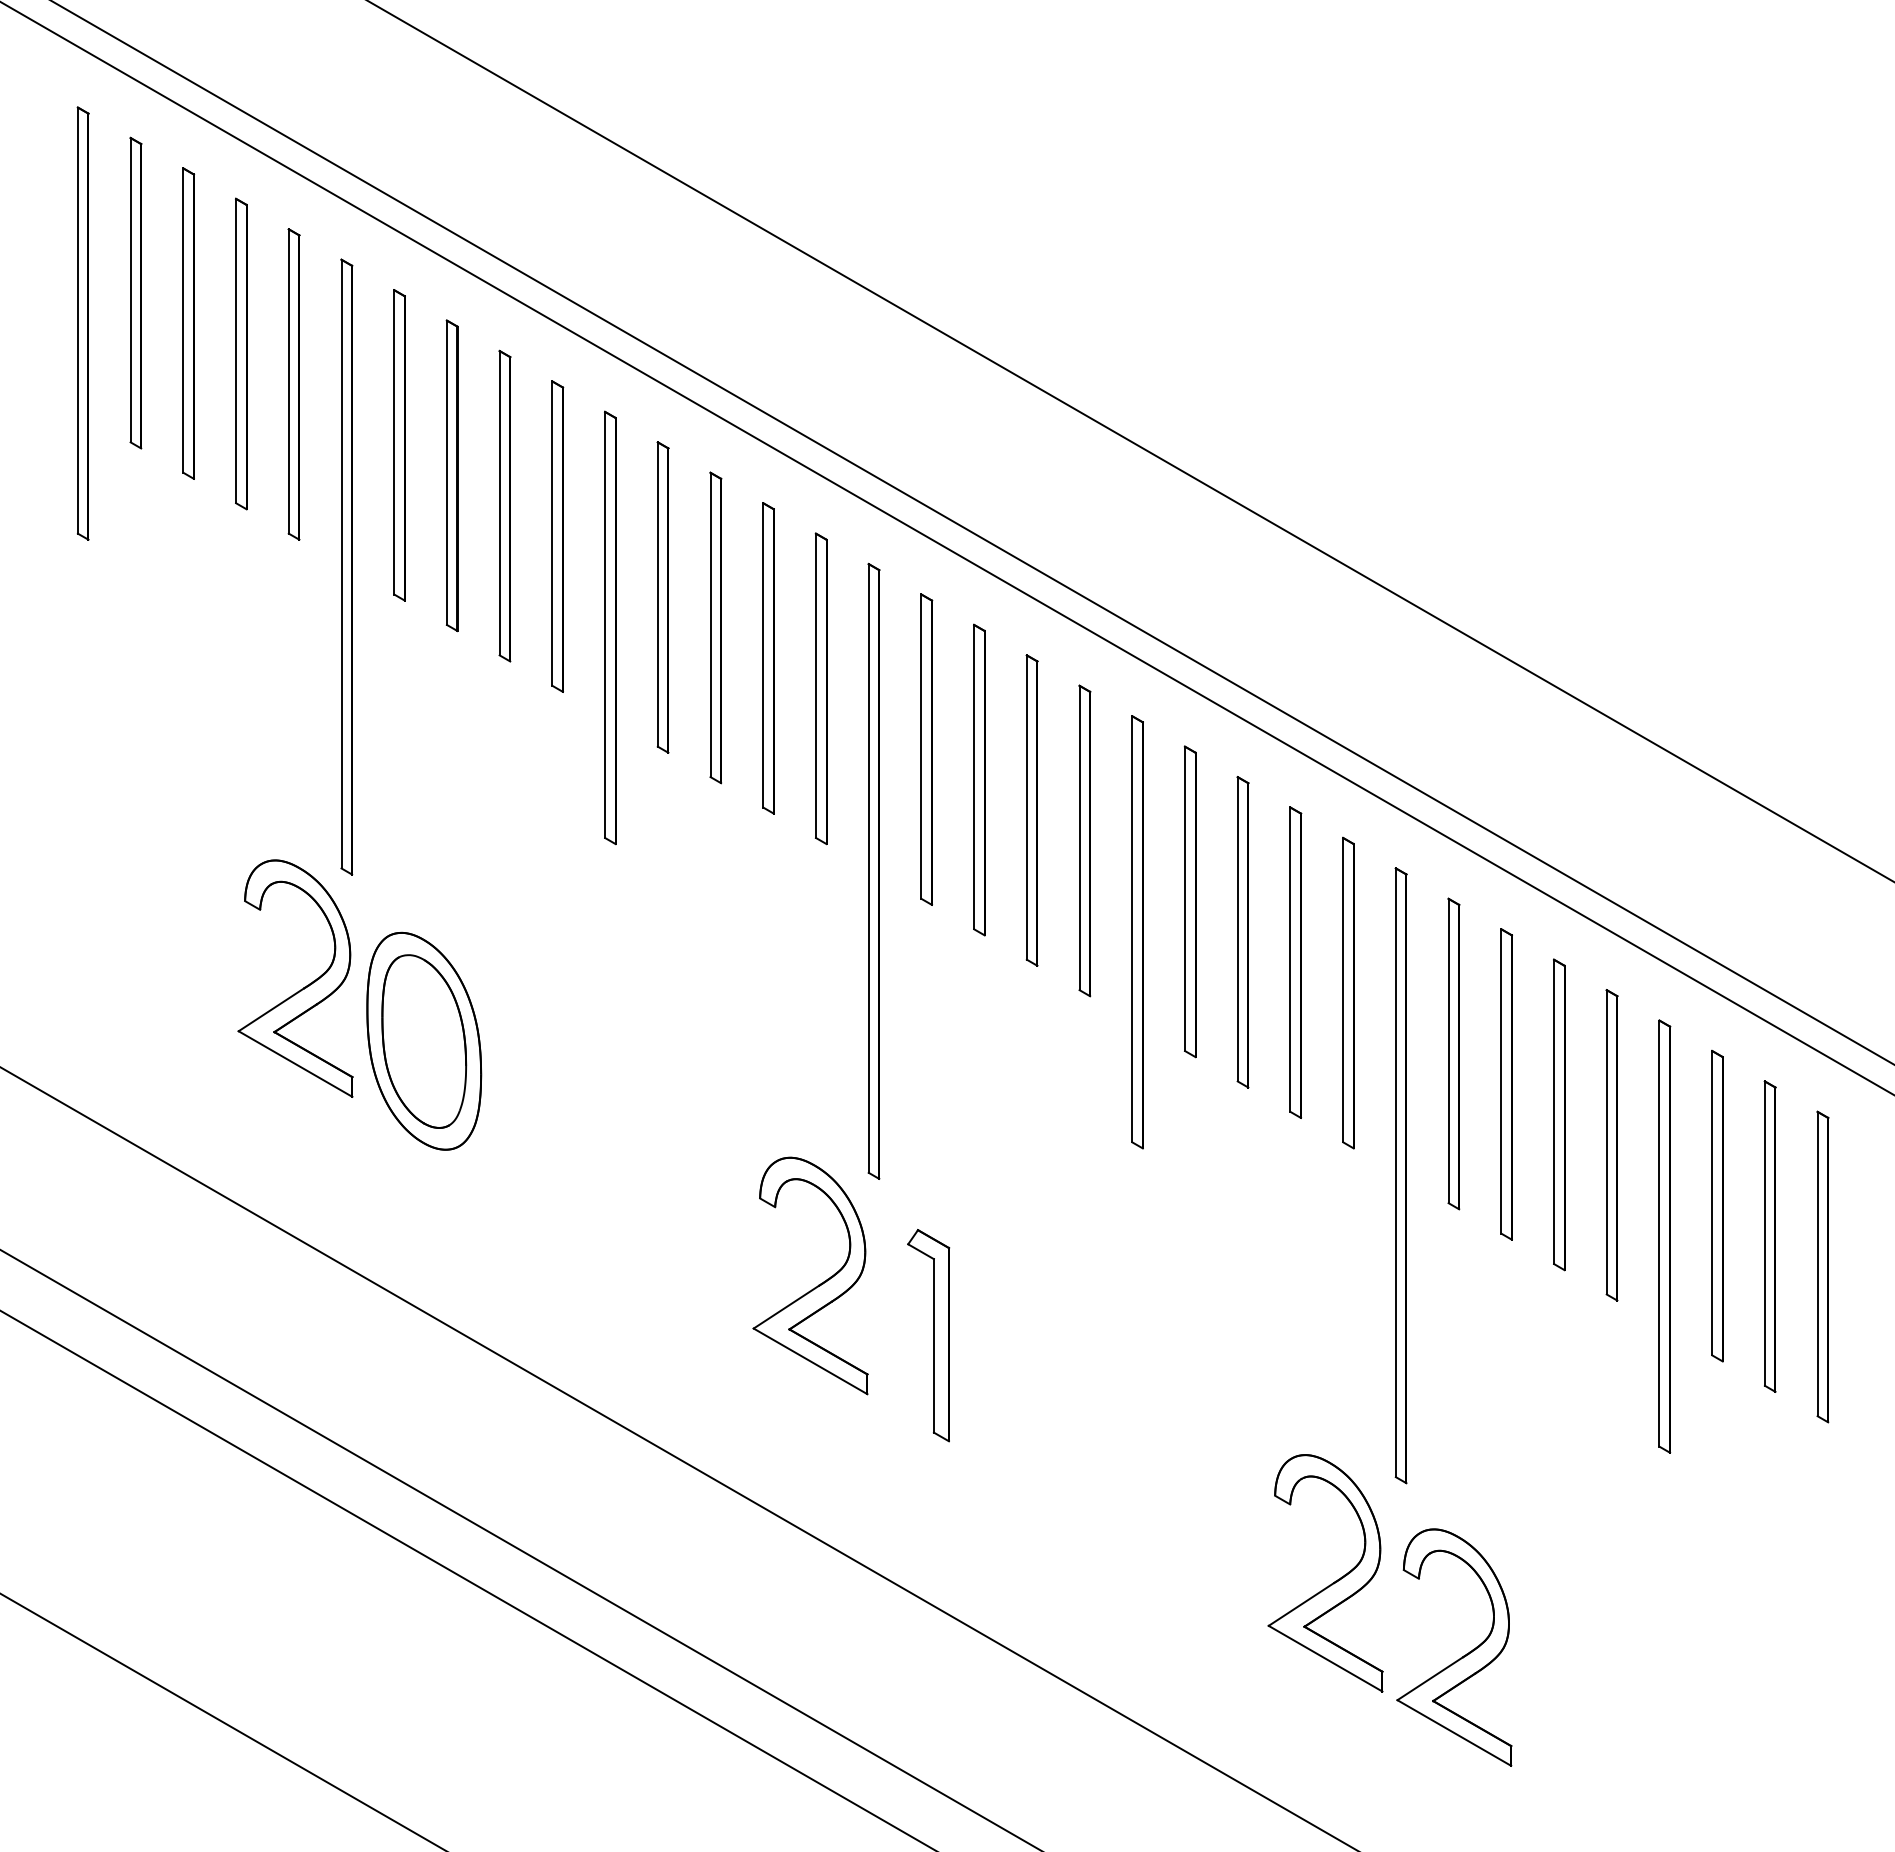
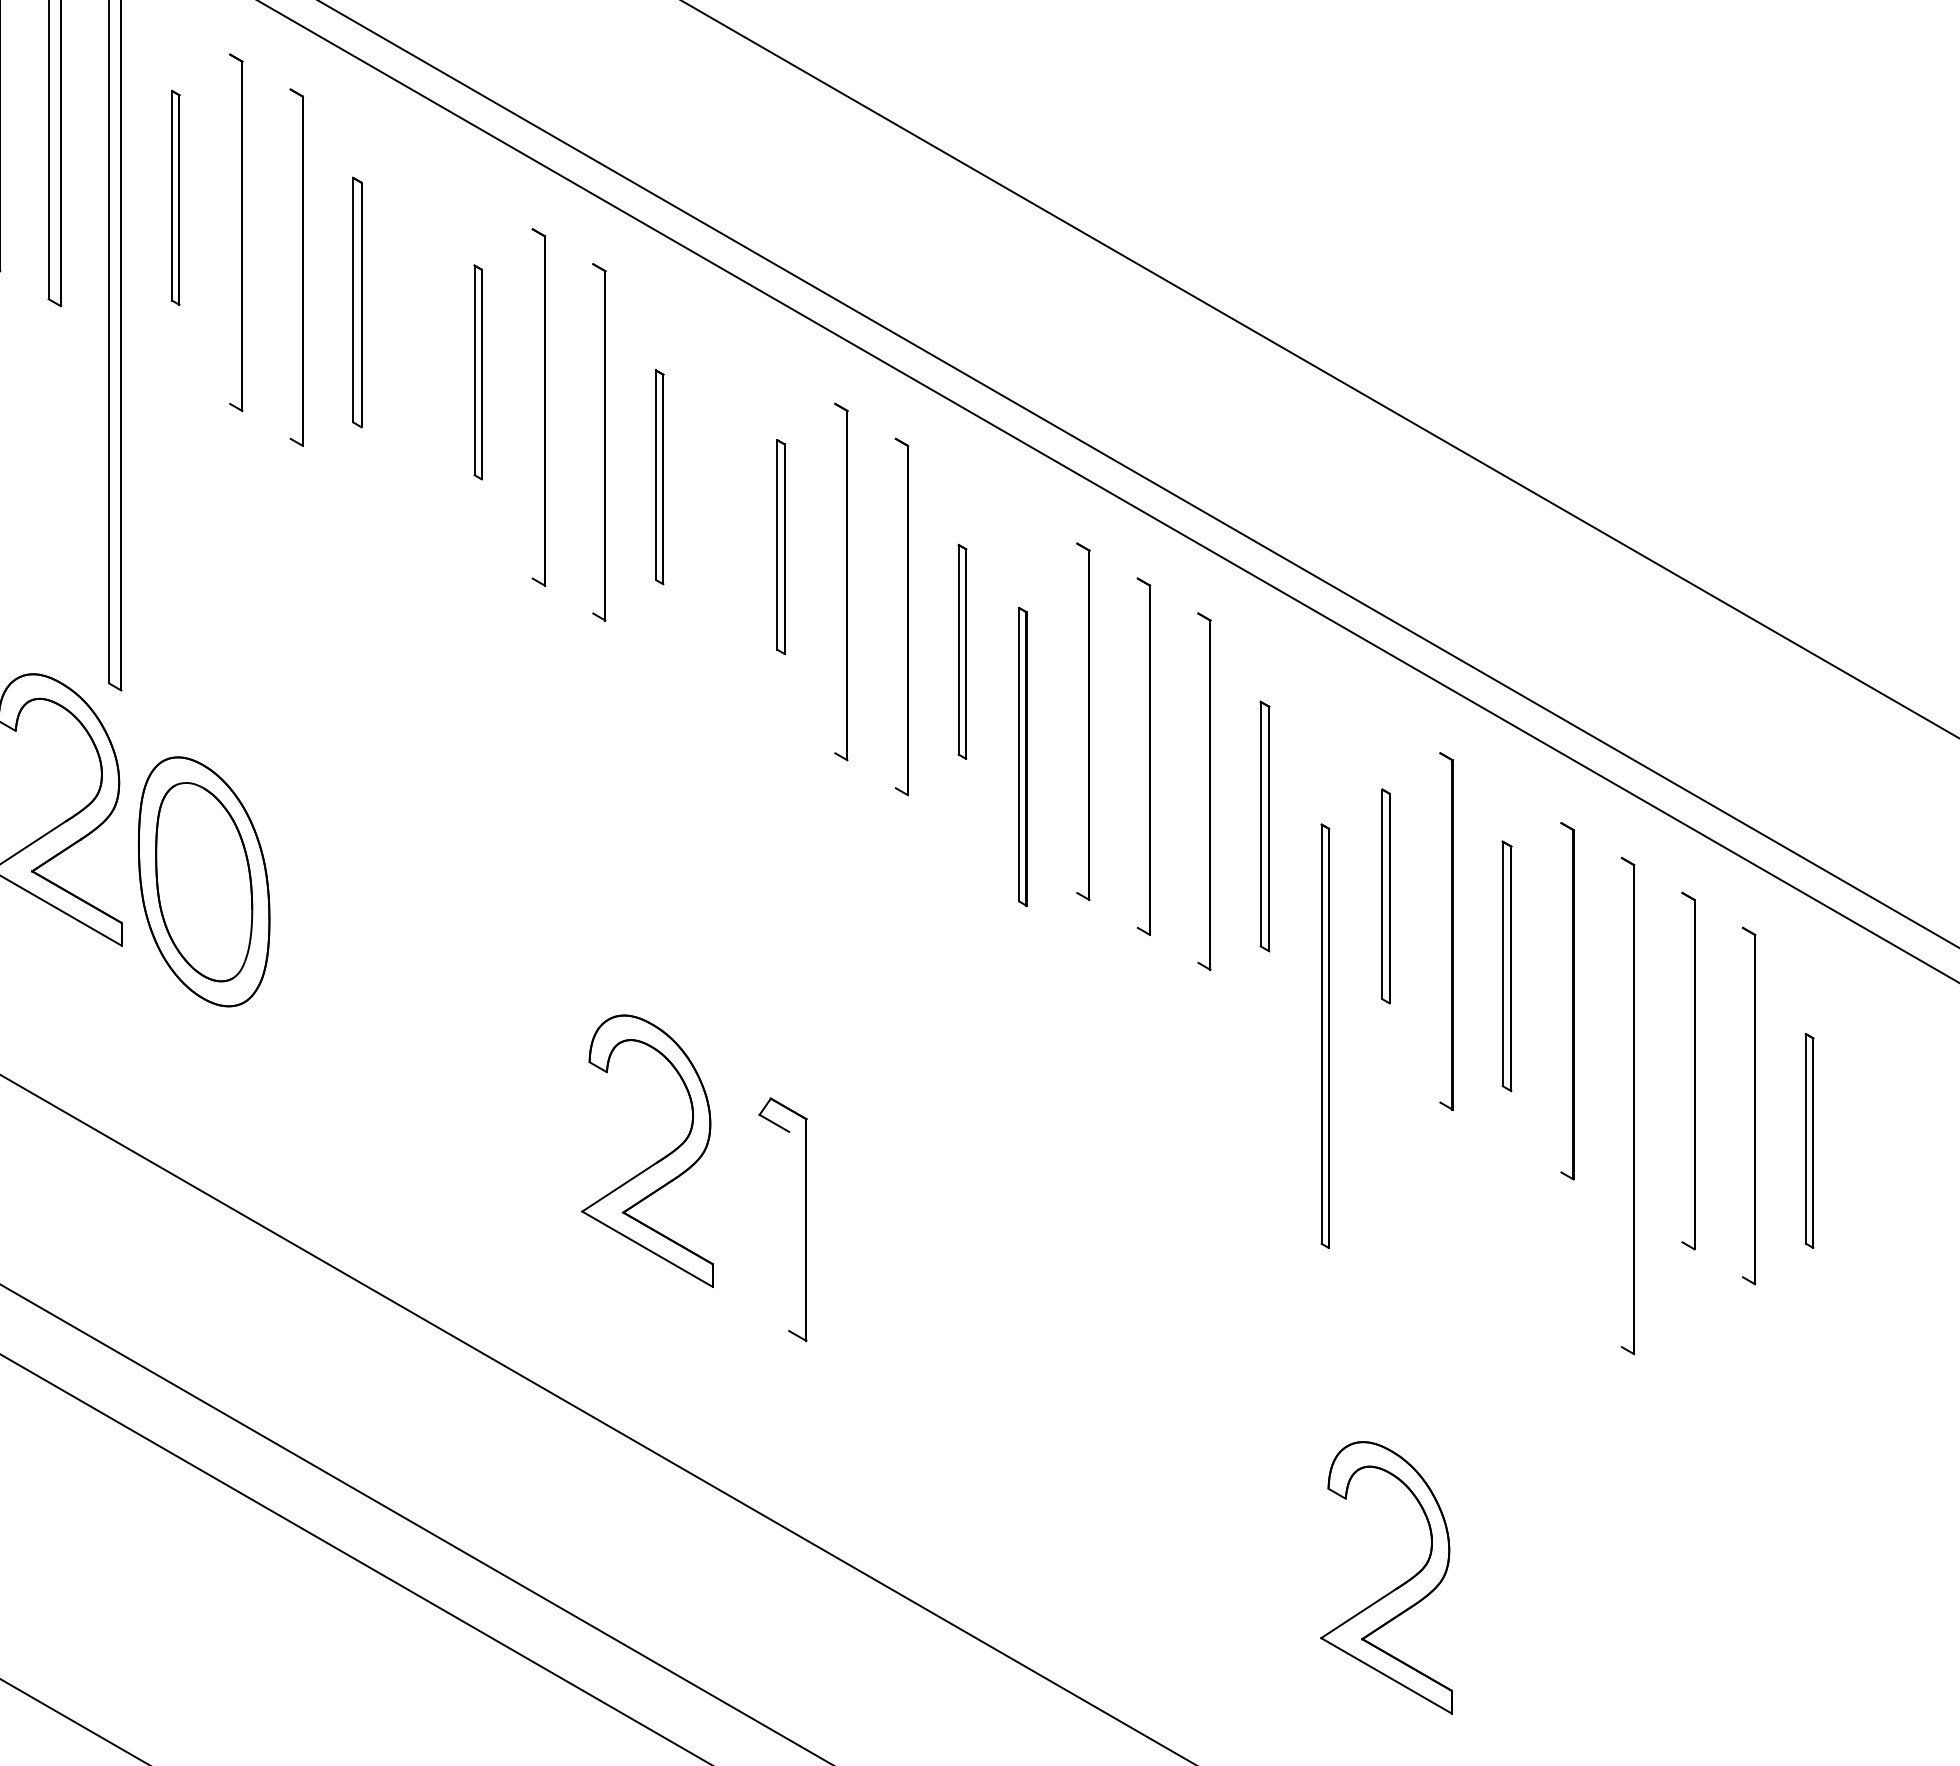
part: (399, 445) -> (175, 198), size x0.6
line: (446, 472) -> (229, 228), removed
line: (499, 502) -> (290, 263), removed
part: (557, 536) -> (357, 302), size x0.7
part: (662, 597) -> (477, 372), size x0.6
line: (710, 624) -> (532, 403), removed
part: (610, 627) -> (417, 406), removed
line: (763, 655) -> (593, 439), removed
part: (820, 688) -> (658, 476), size x0.6
part: (926, 749) -> (780, 546), size x0.6
line: (974, 776) -> (835, 577), removed
line: (1026, 807) -> (895, 613), removed
part: (1084, 840) -> (961, 651), size x0.6
part: (873, 870) -> (719, 685), removed
line: (1185, 898) -> (1077, 717), removed
line: (1237, 929) -> (1137, 753), removed
part: (1137, 932) -> (1022, 756), size x0.6
line: (1290, 959) -> (1198, 787), removed
part: (1348, 992) -> (1265, 825), size x0.7
part: (1453, 1053) -> (1385, 895), size x0.6
line: (1501, 1081) -> (1440, 928), removed
part: (1559, 1114) -> (1507, 965), size x0.7
line: (1606, 1142) -> (1561, 998), removed
part: (1400, 1175) -> (1324, 1035), size x0.6
line: (1712, 1202) -> (1682, 1066), removed
line: (1659, 1233) -> (1621, 1102), removed
line: (1764, 1233) -> (1742, 1102), removed
part: (1822, 1266) -> (1809, 1140), size x0.6
line: (933, 1345) -> (788, 1231), removed
part: (1331, 1583) -> (1245, 1504), removed

